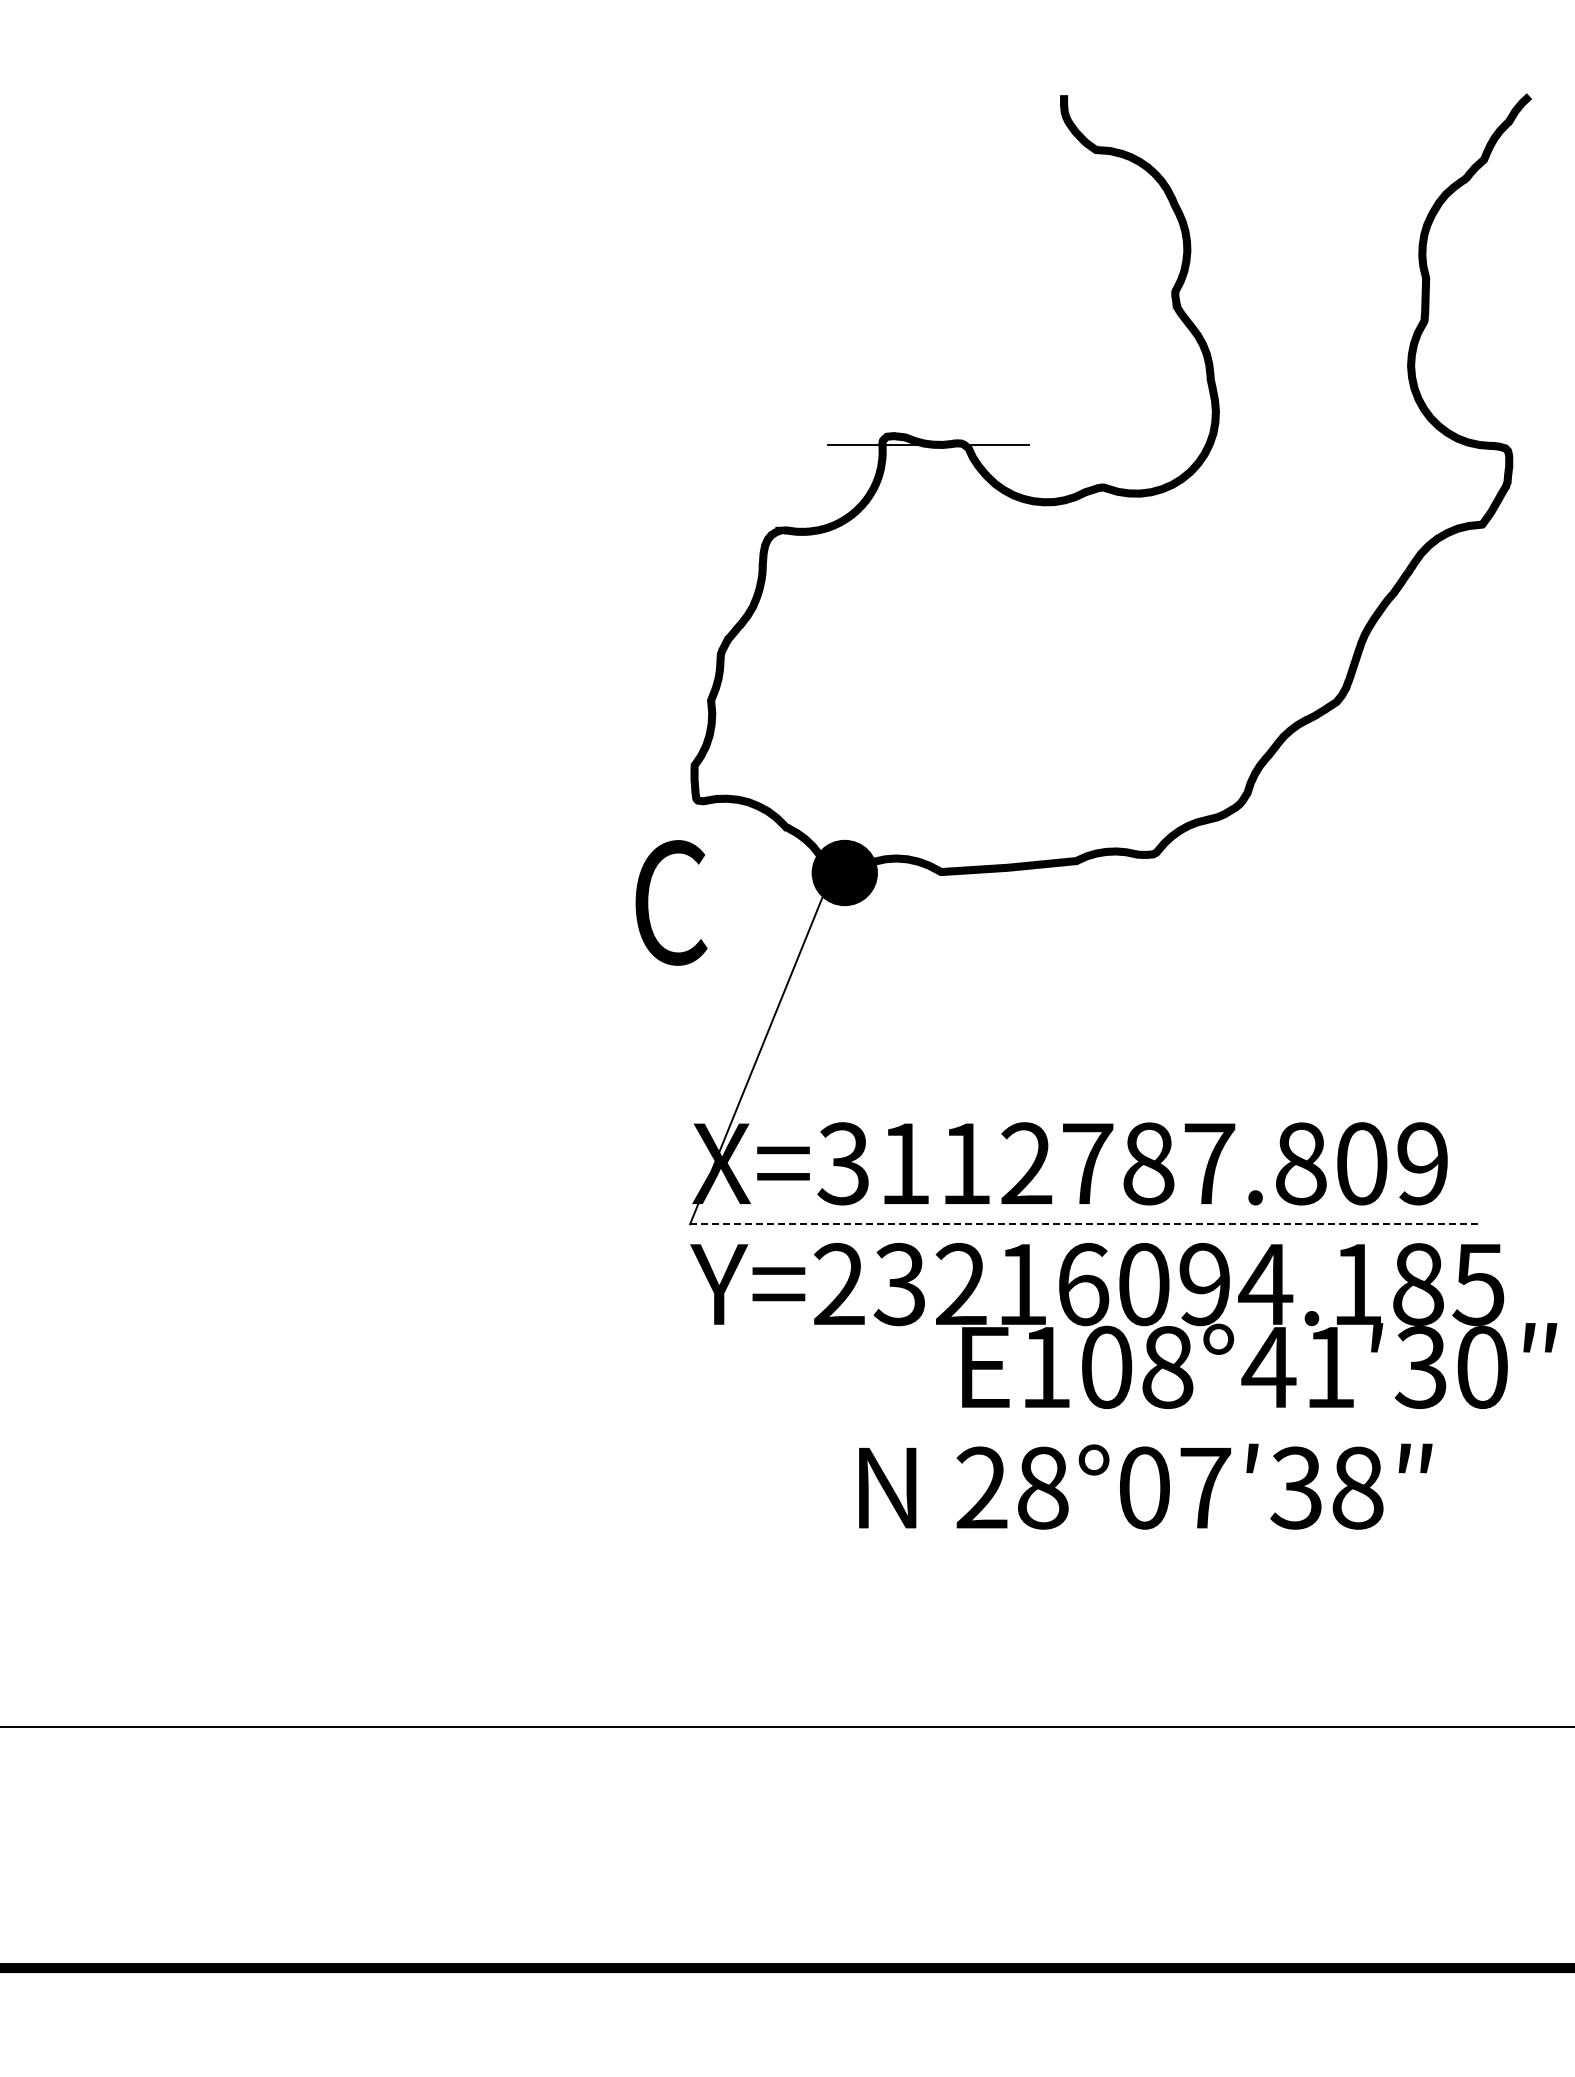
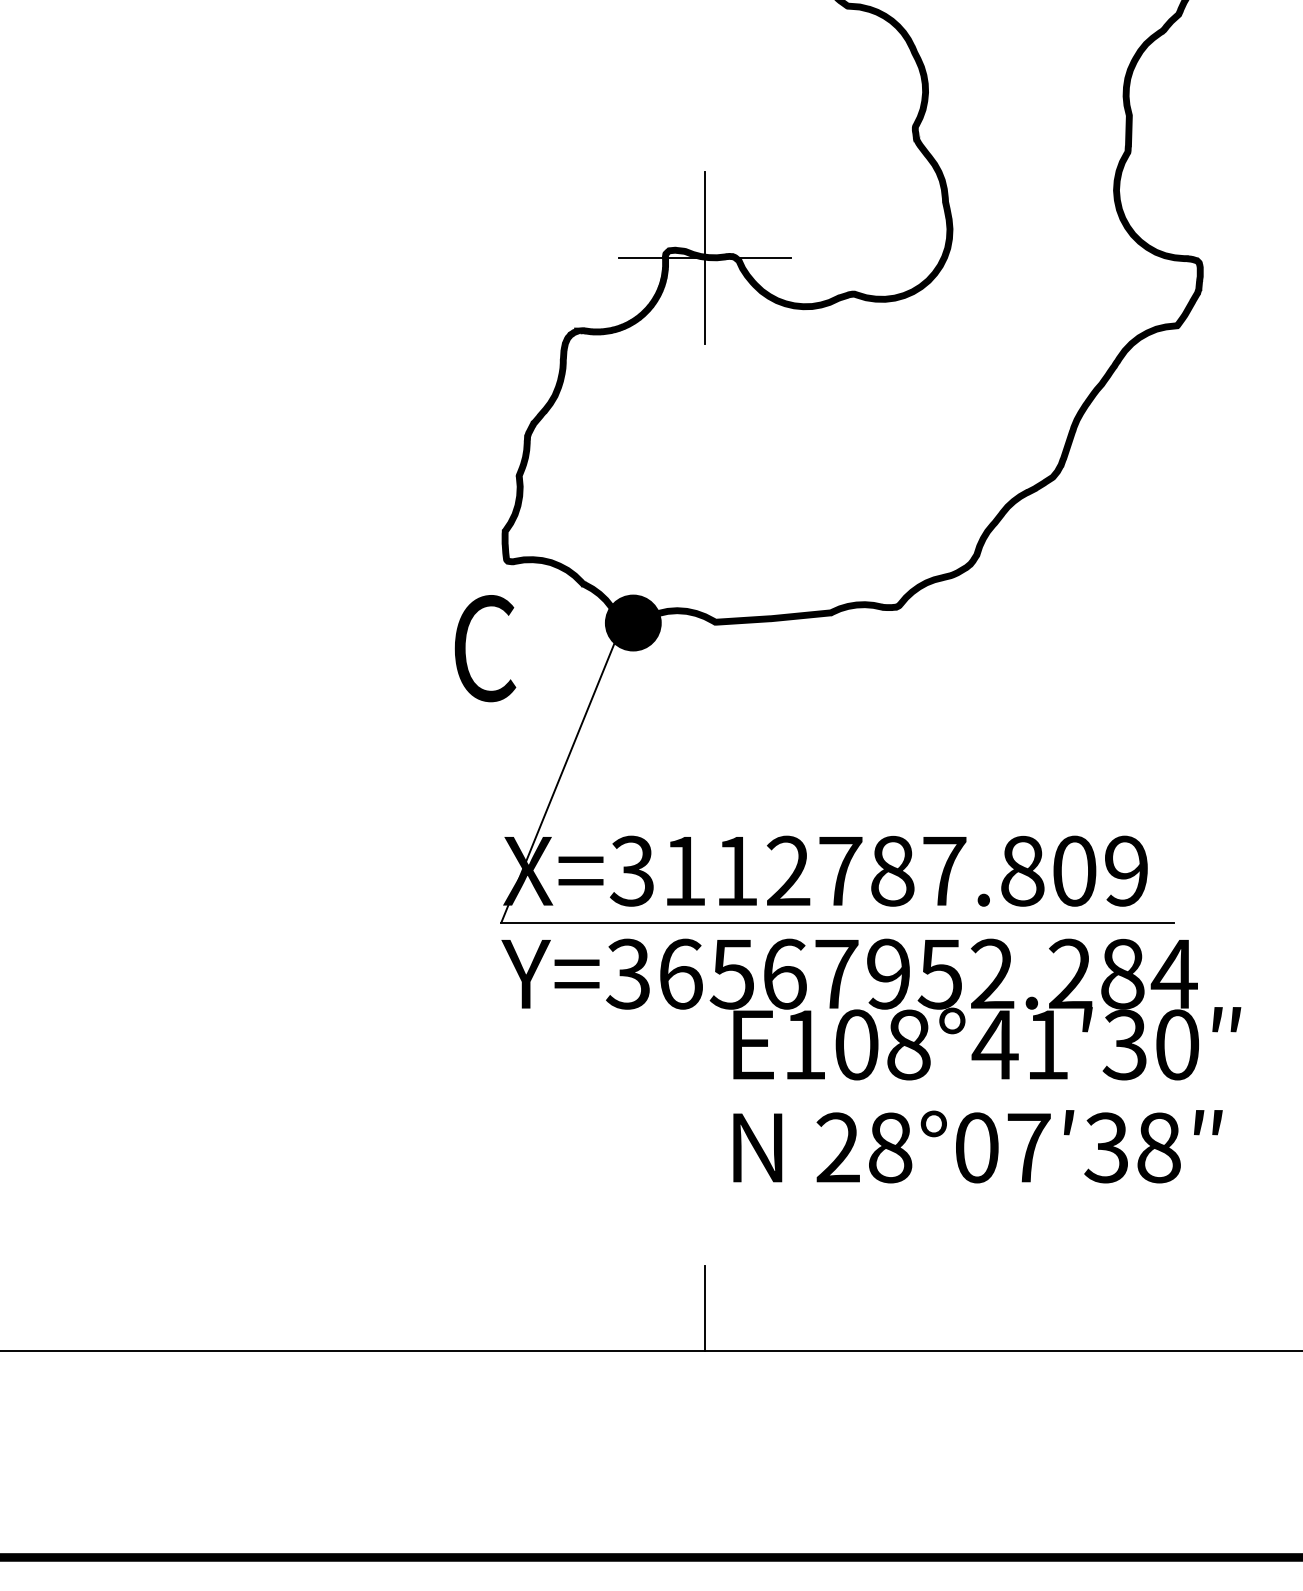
line: (928, 444) -> (704, 257), added
line: (1084, 1224) -> (837, 922), dashed -> solid
text: (1159, 1284) -> (901, 974), Y=23216094.185 -> Y=36567952.284
text: (1145, 1486) -> (977, 1146), moved
line: (928, 1676) -> (704, 1308), added

